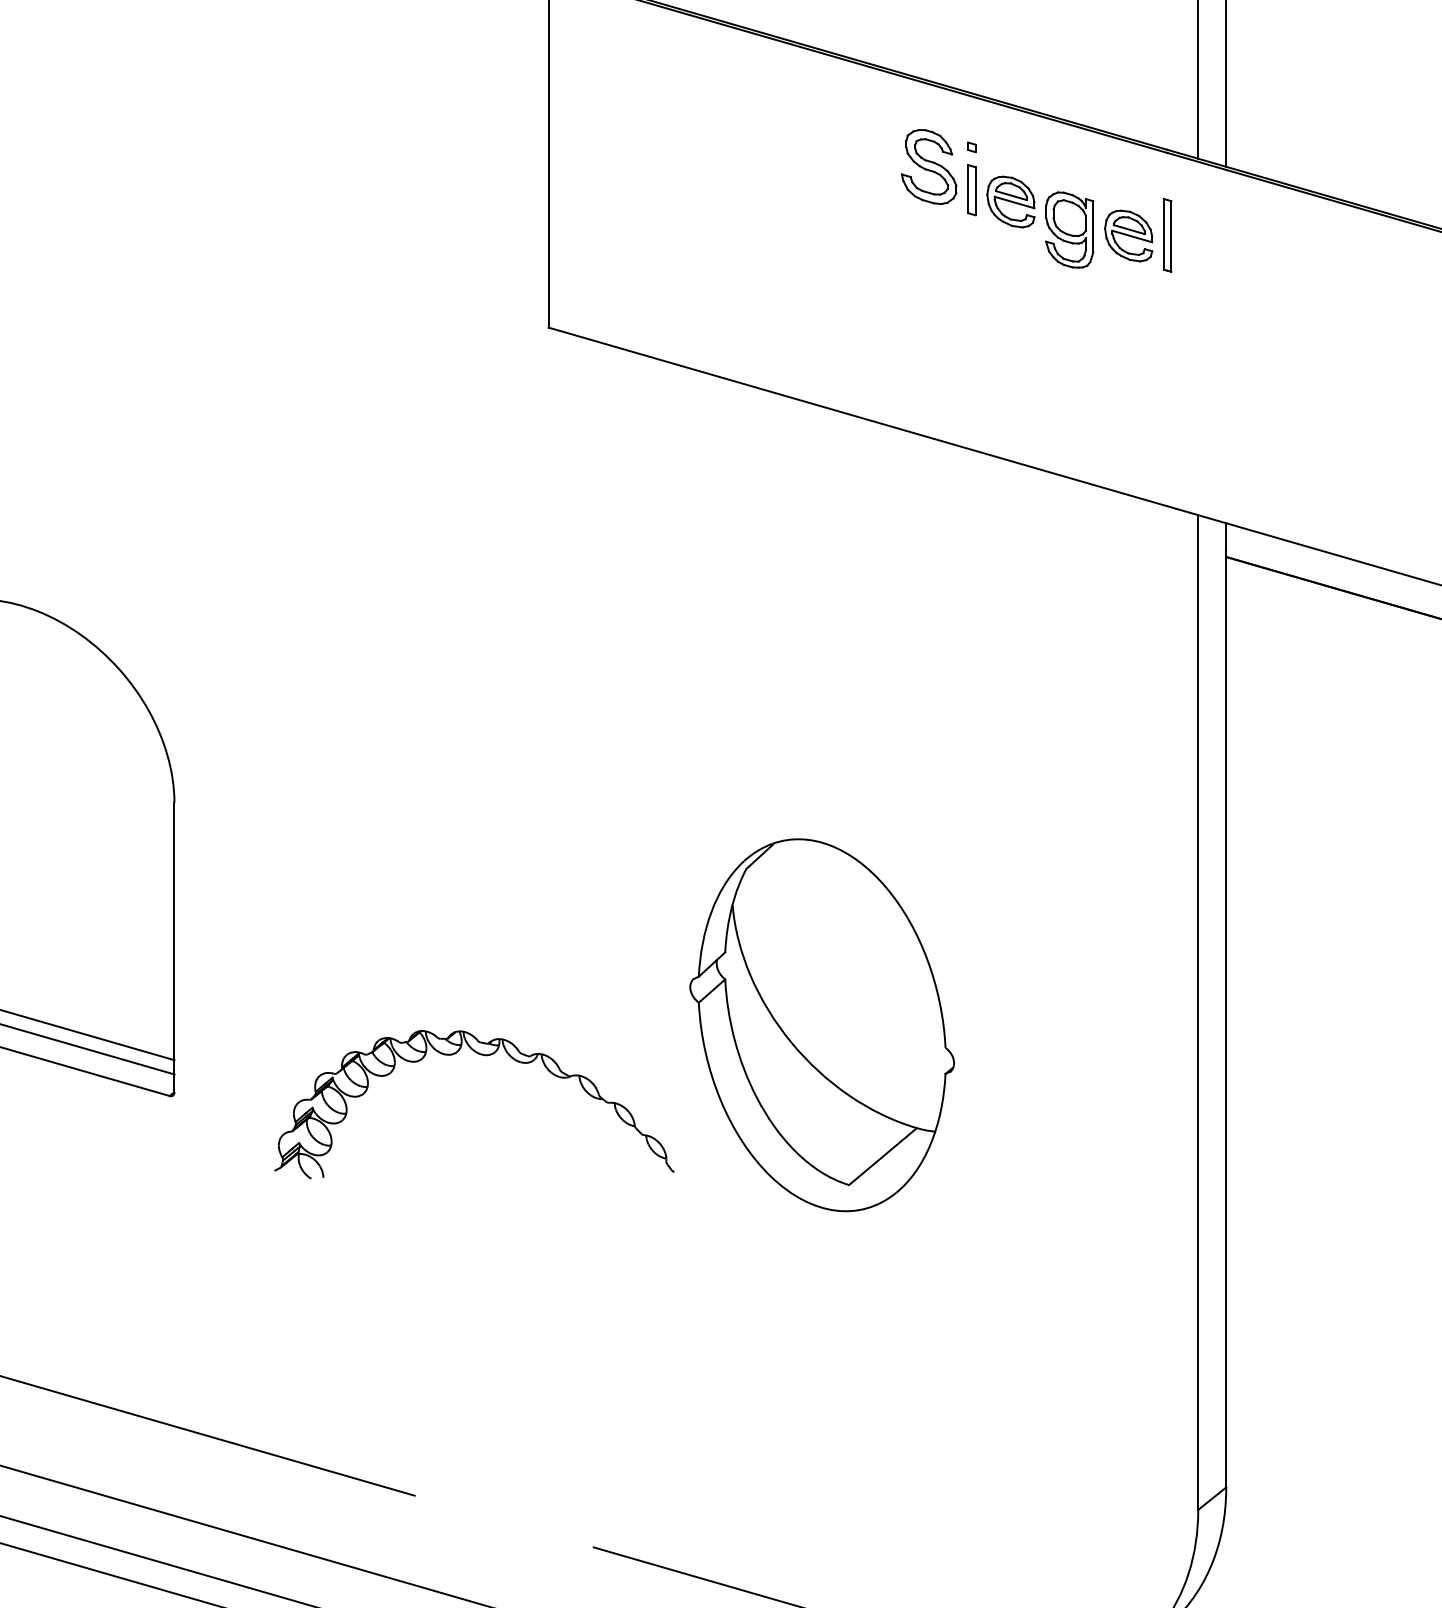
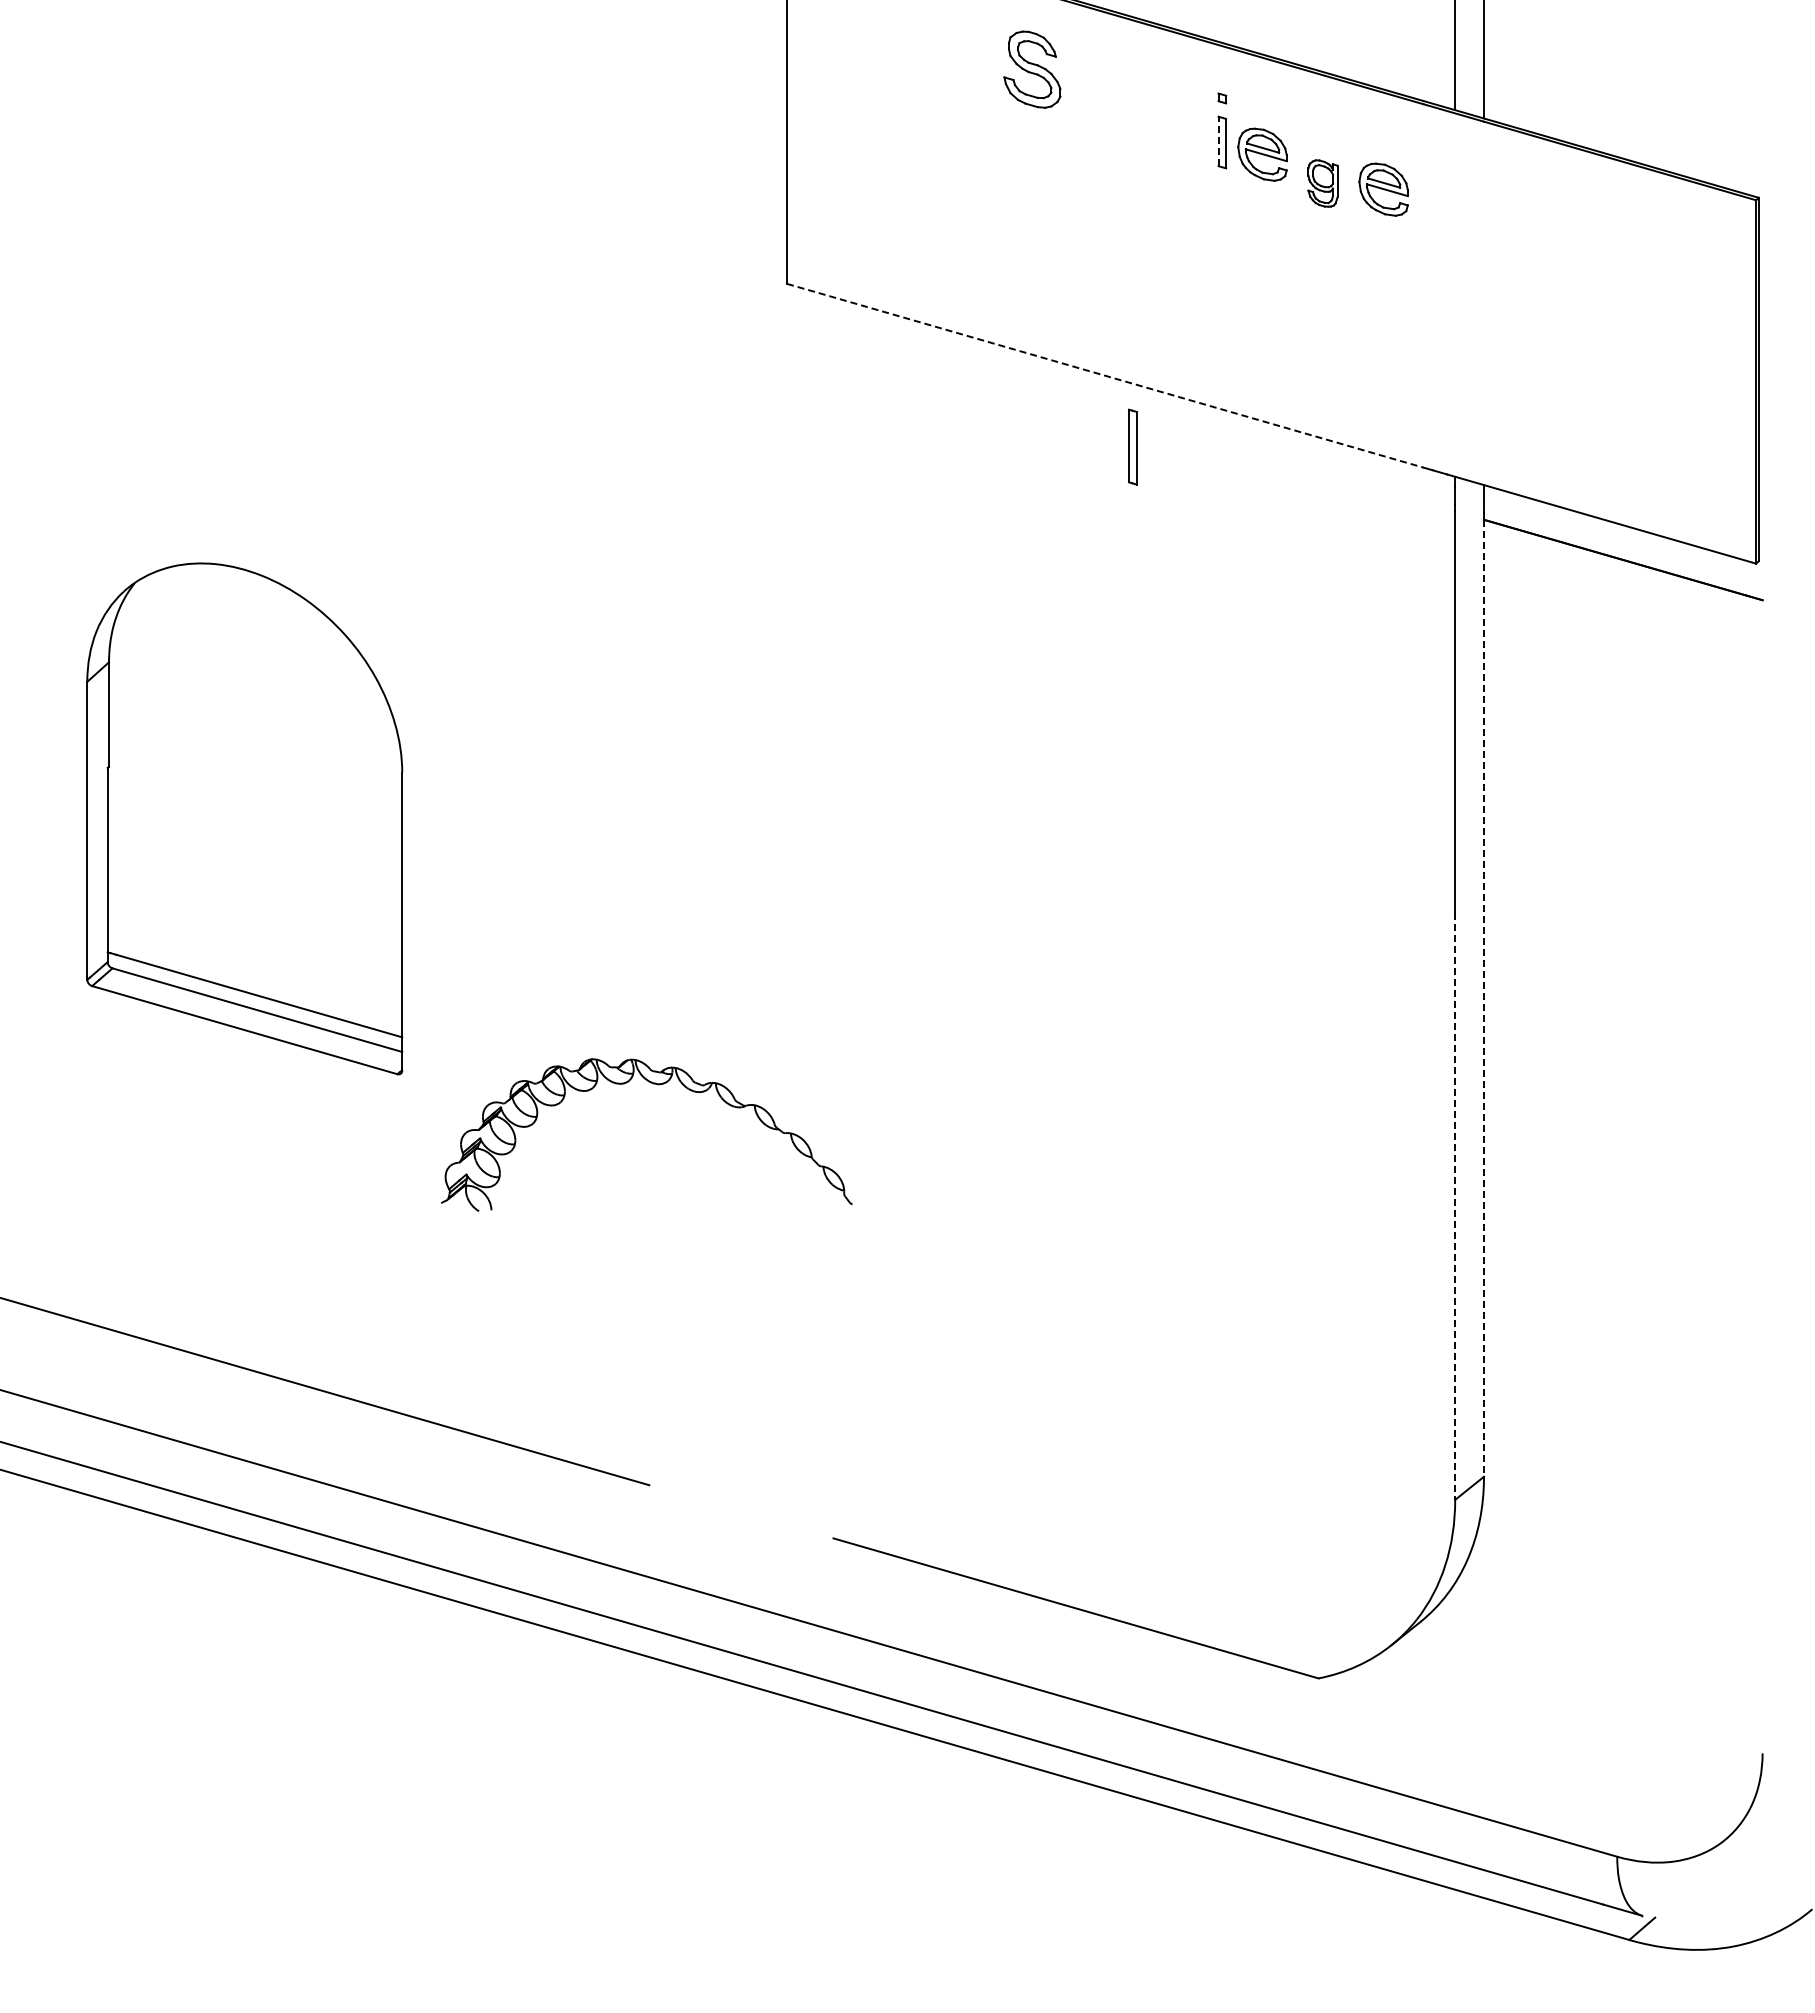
part: (929, 166) -> (1032, 69), moved
line: (968, 189) -> (1218, 141), solid -> dashed
part: (1069, 230) -> (1322, 183), size x0.6
part: (1167, 234) -> (1132, 446), moved
line: (858, 416) -> (1105, 375), solid -> dashed
line: (1226, 1022) -> (1484, 998), solid -> dashed
part: (821, 1025) -> (1067, 1001), removed
part: (485, 1056) -> (658, 1085), moved
line: (1198, 1224) -> (1455, 1206), solid -> dashed

